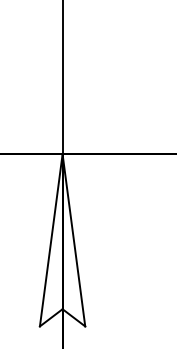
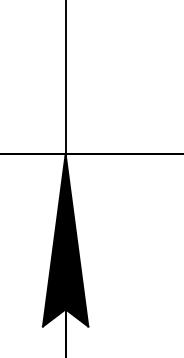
fill: (62, 240) -> (65, 240), added

